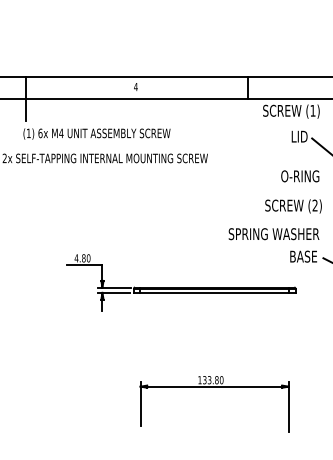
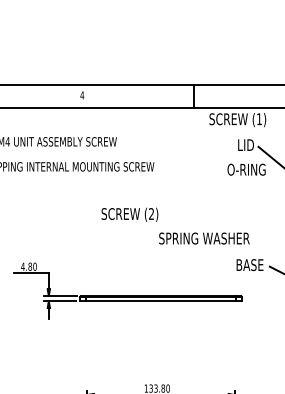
text: (300, 176) -> (246, 169), moved
text: (293, 206) -> (129, 214), moved
text: (273, 234) -> (203, 238), moved

